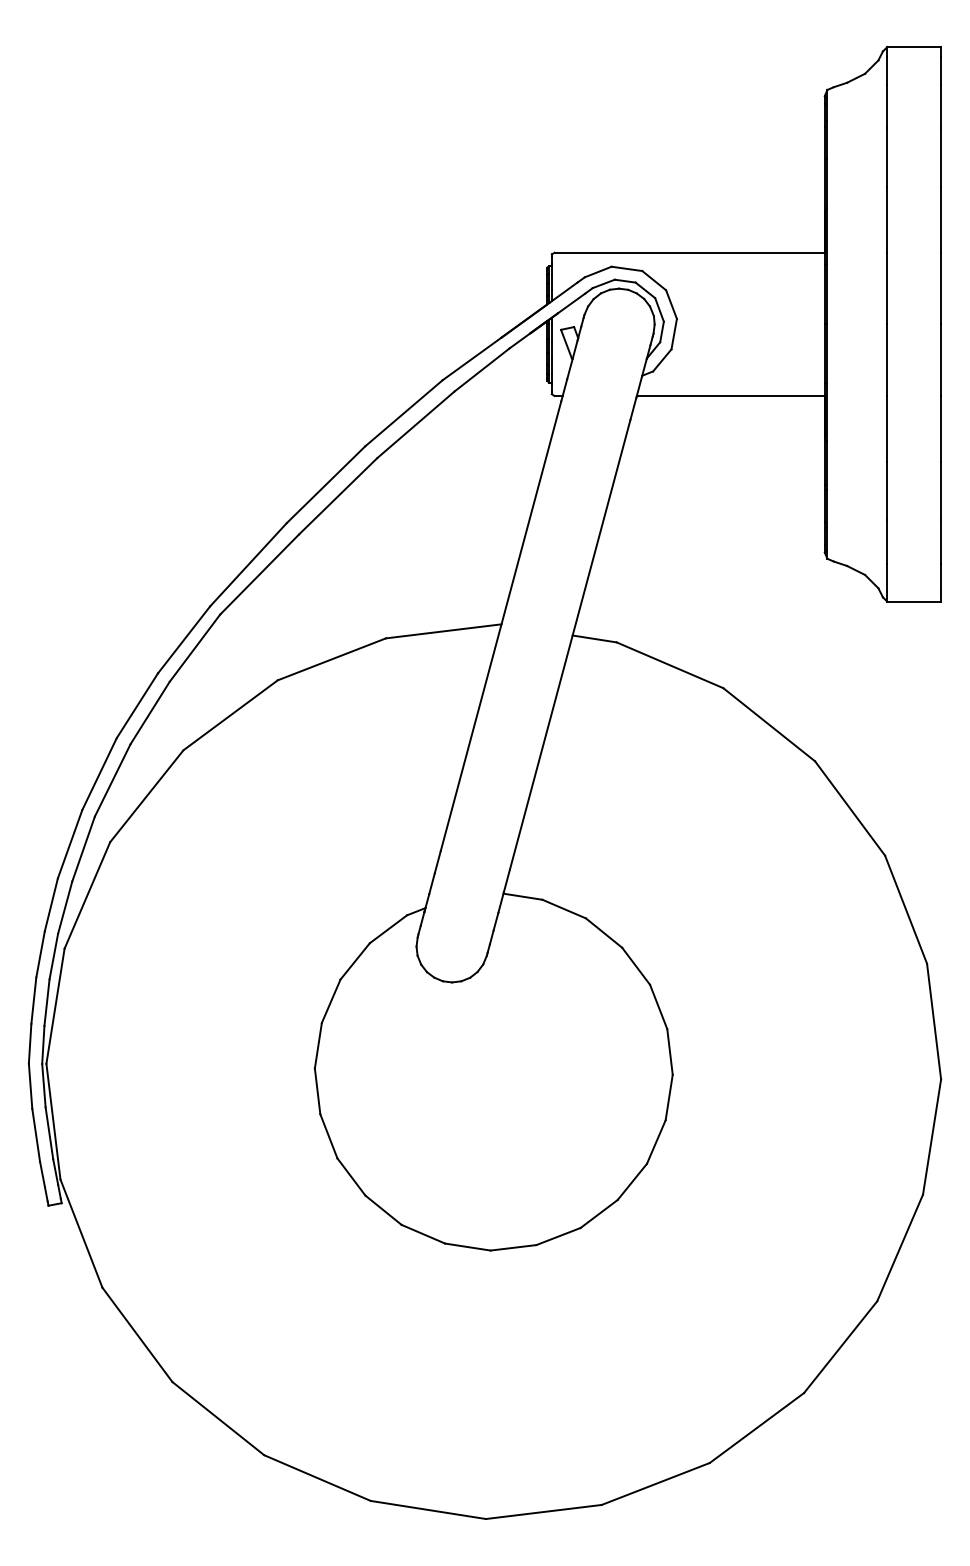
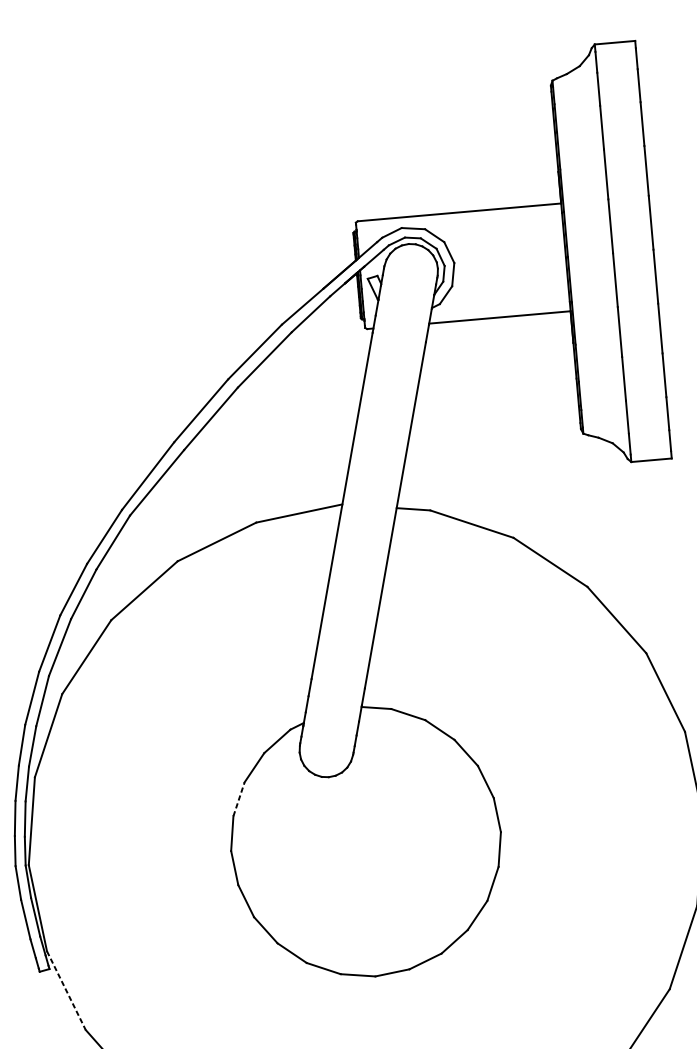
line: (331, 1001) -> (239, 799), solid -> dashed
line: (81, 1234) -> (66, 991), solid -> dashed

